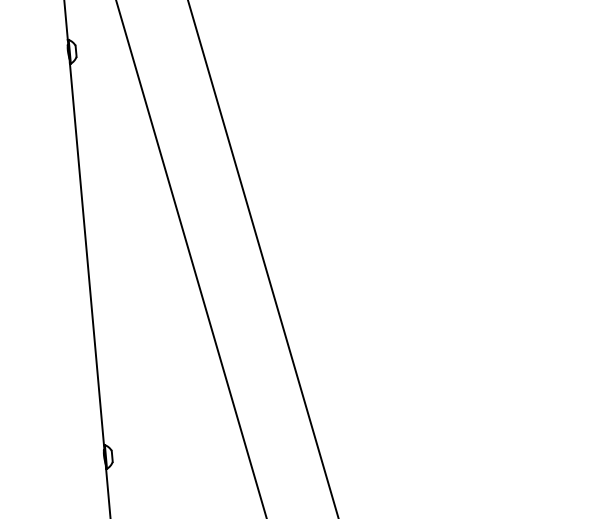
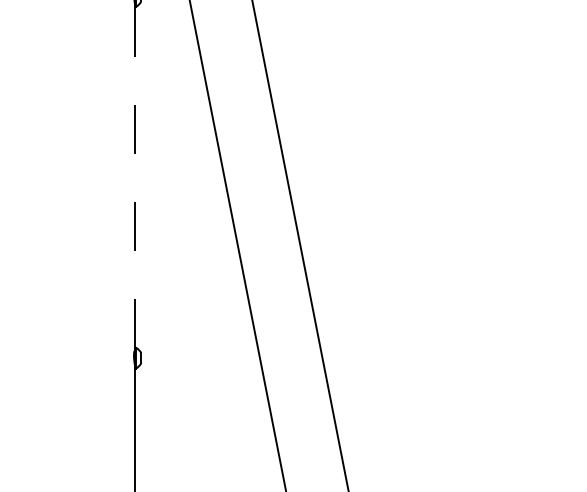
line: (86, 253) -> (134, 176), solid -> dashed

